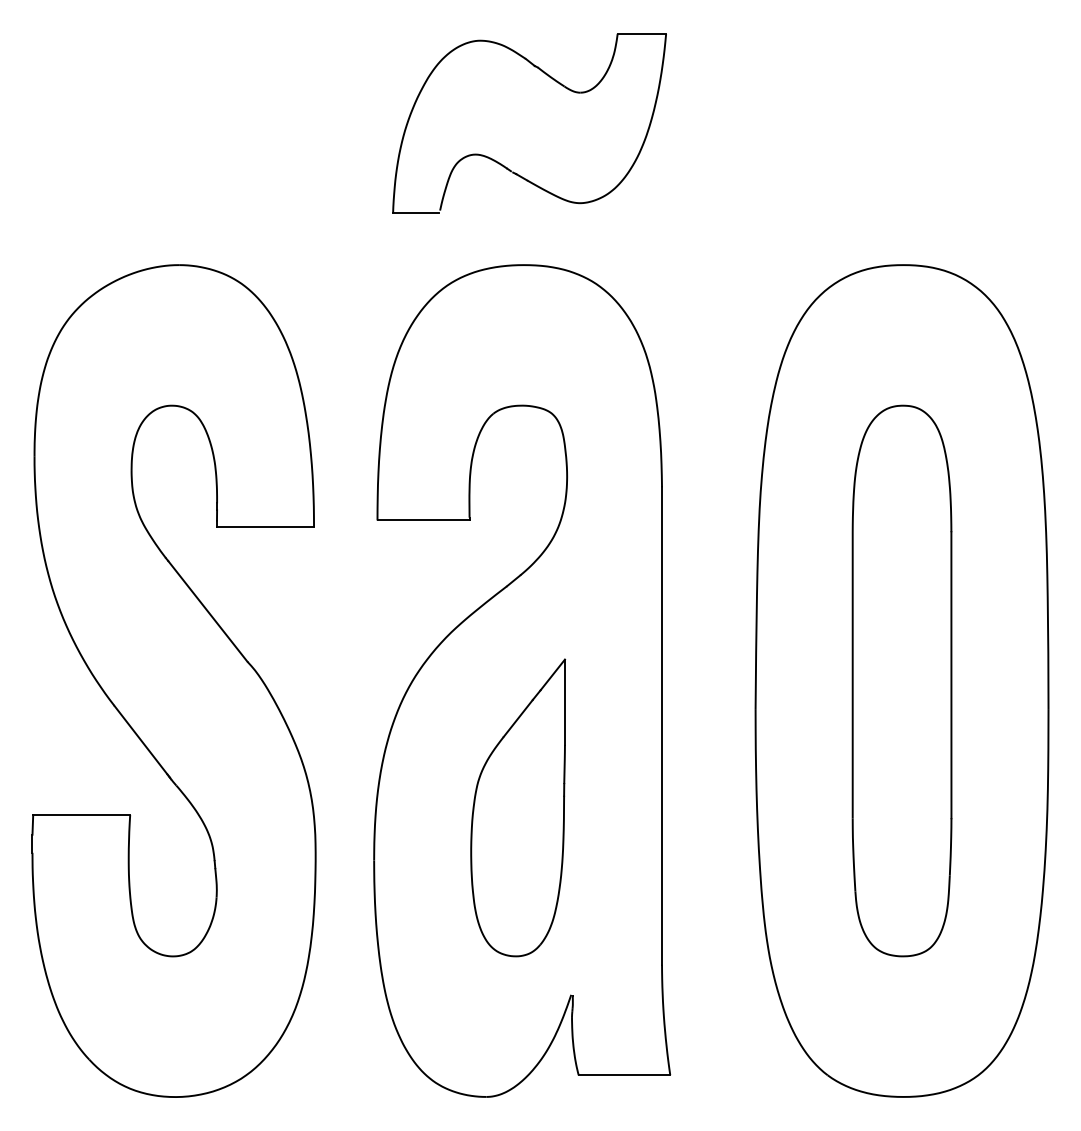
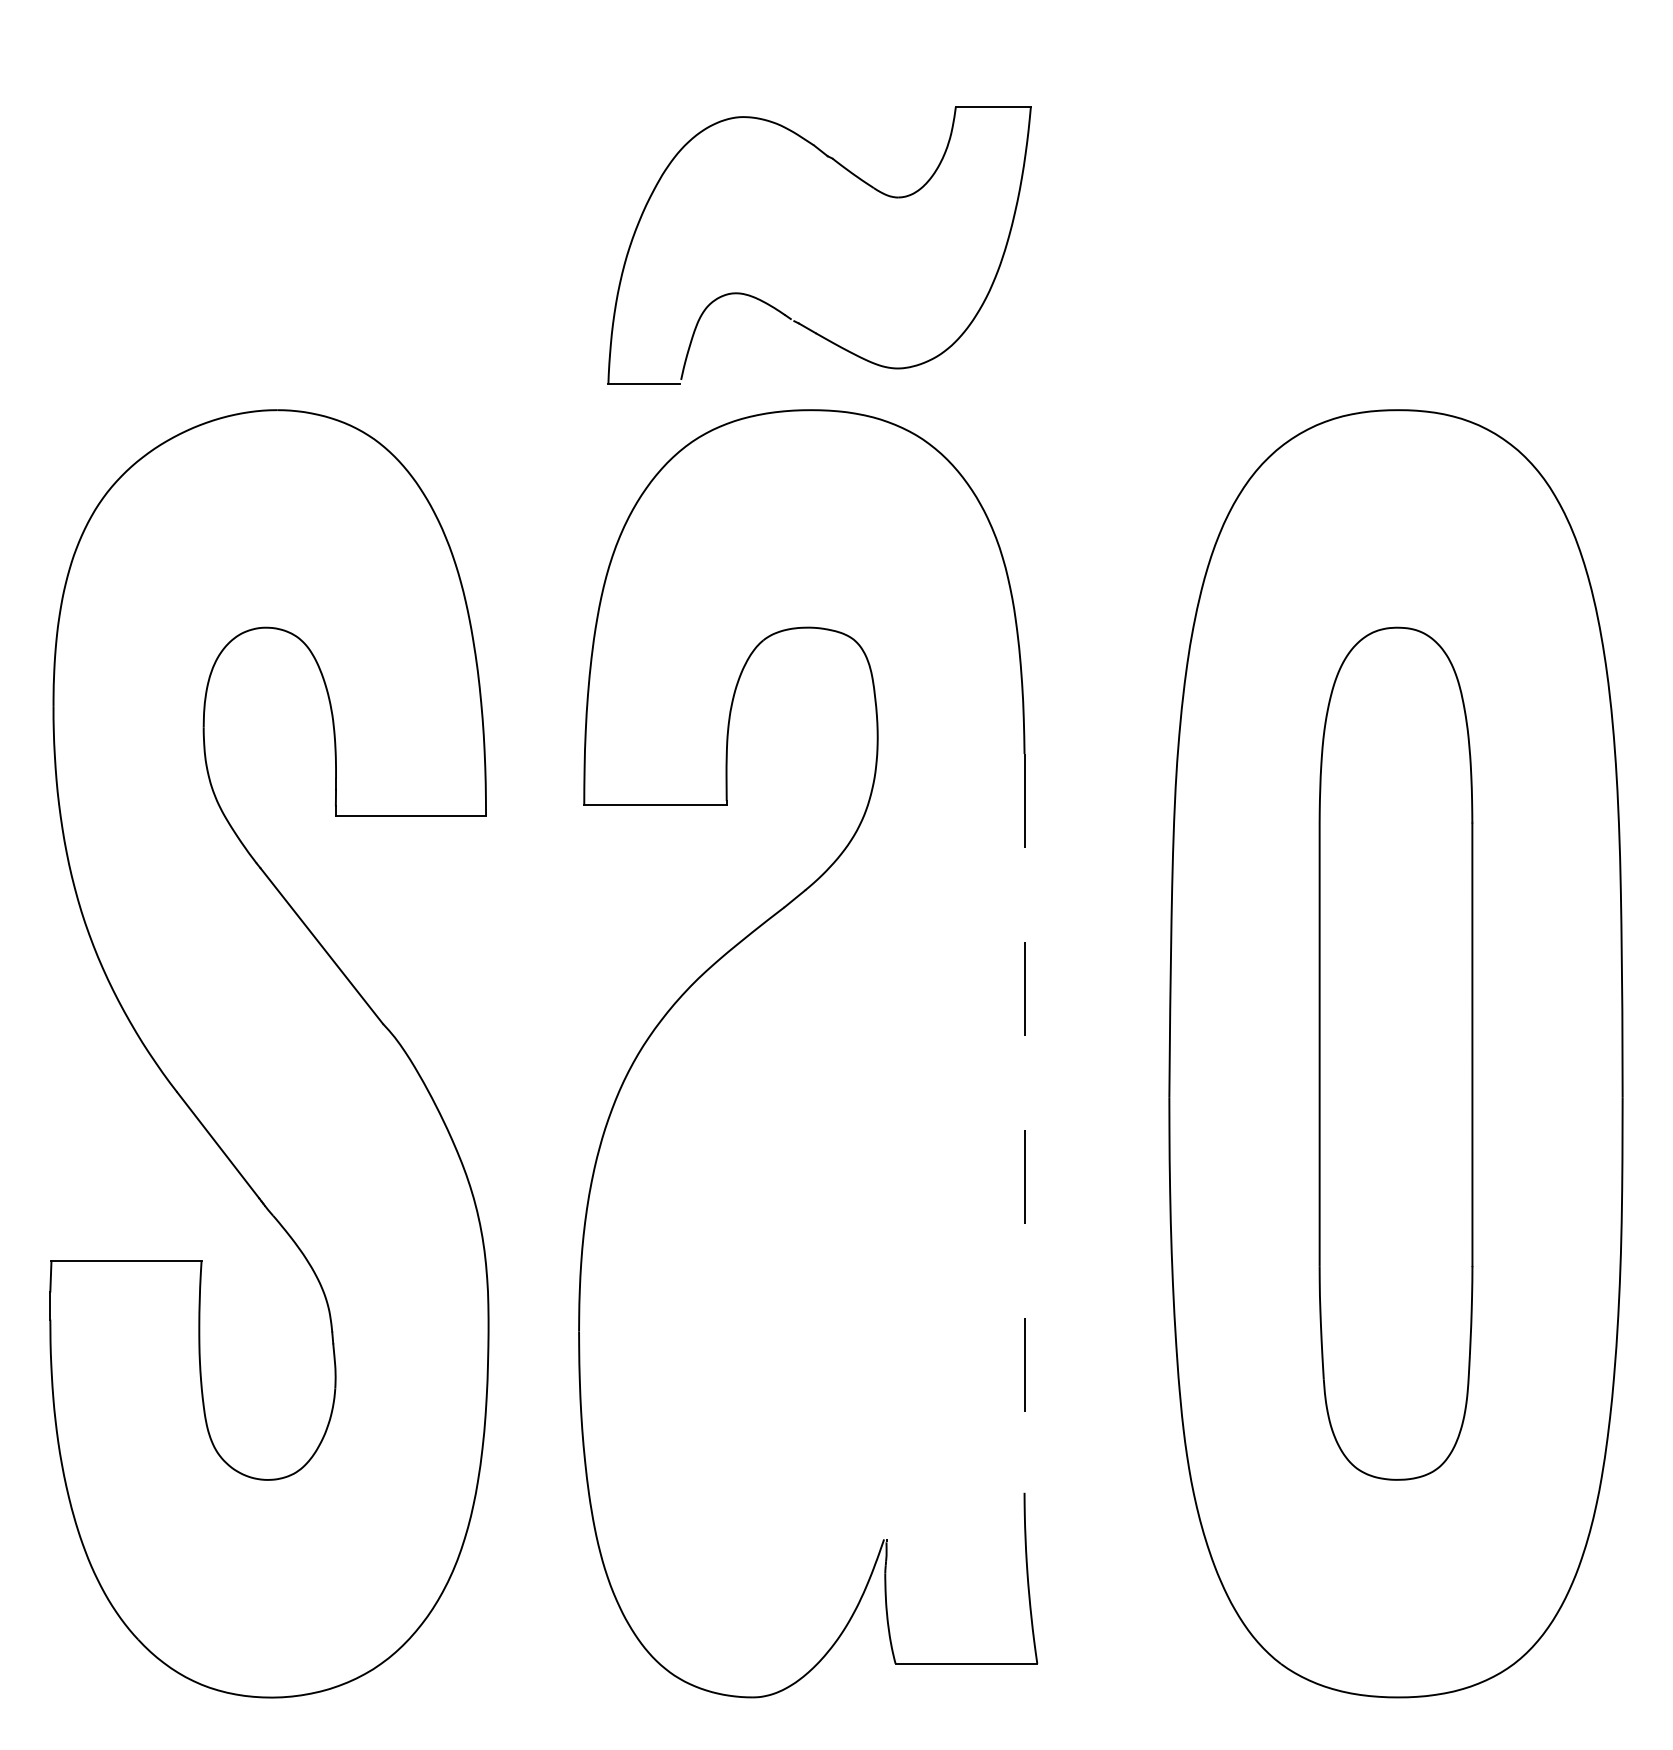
part: (501, 163) -> (776, 307), moved
line: (662, 726) -> (1025, 1124), solid -> dashed
part: (517, 807) -> (800, 1249), removed

